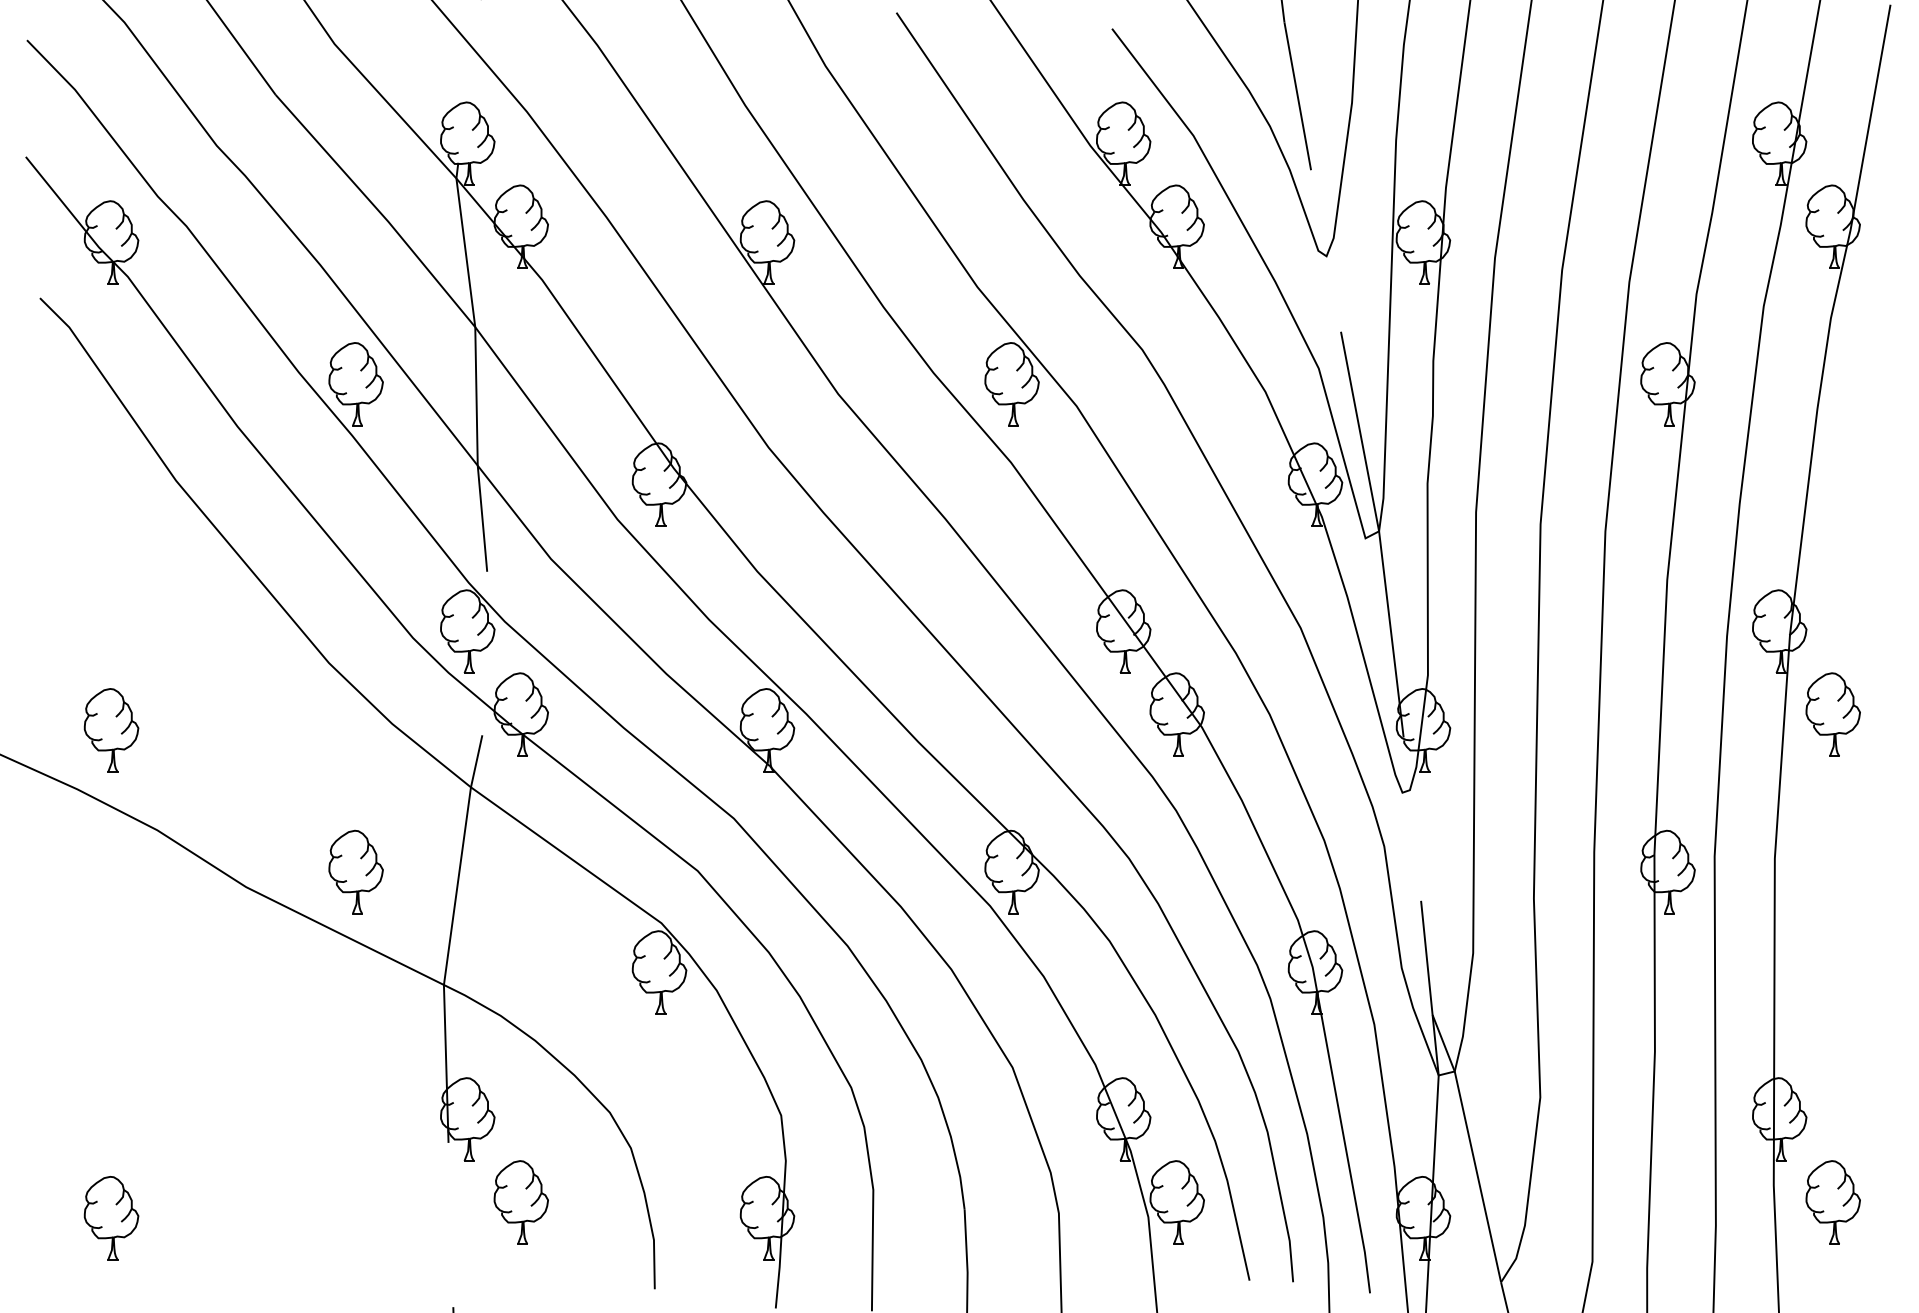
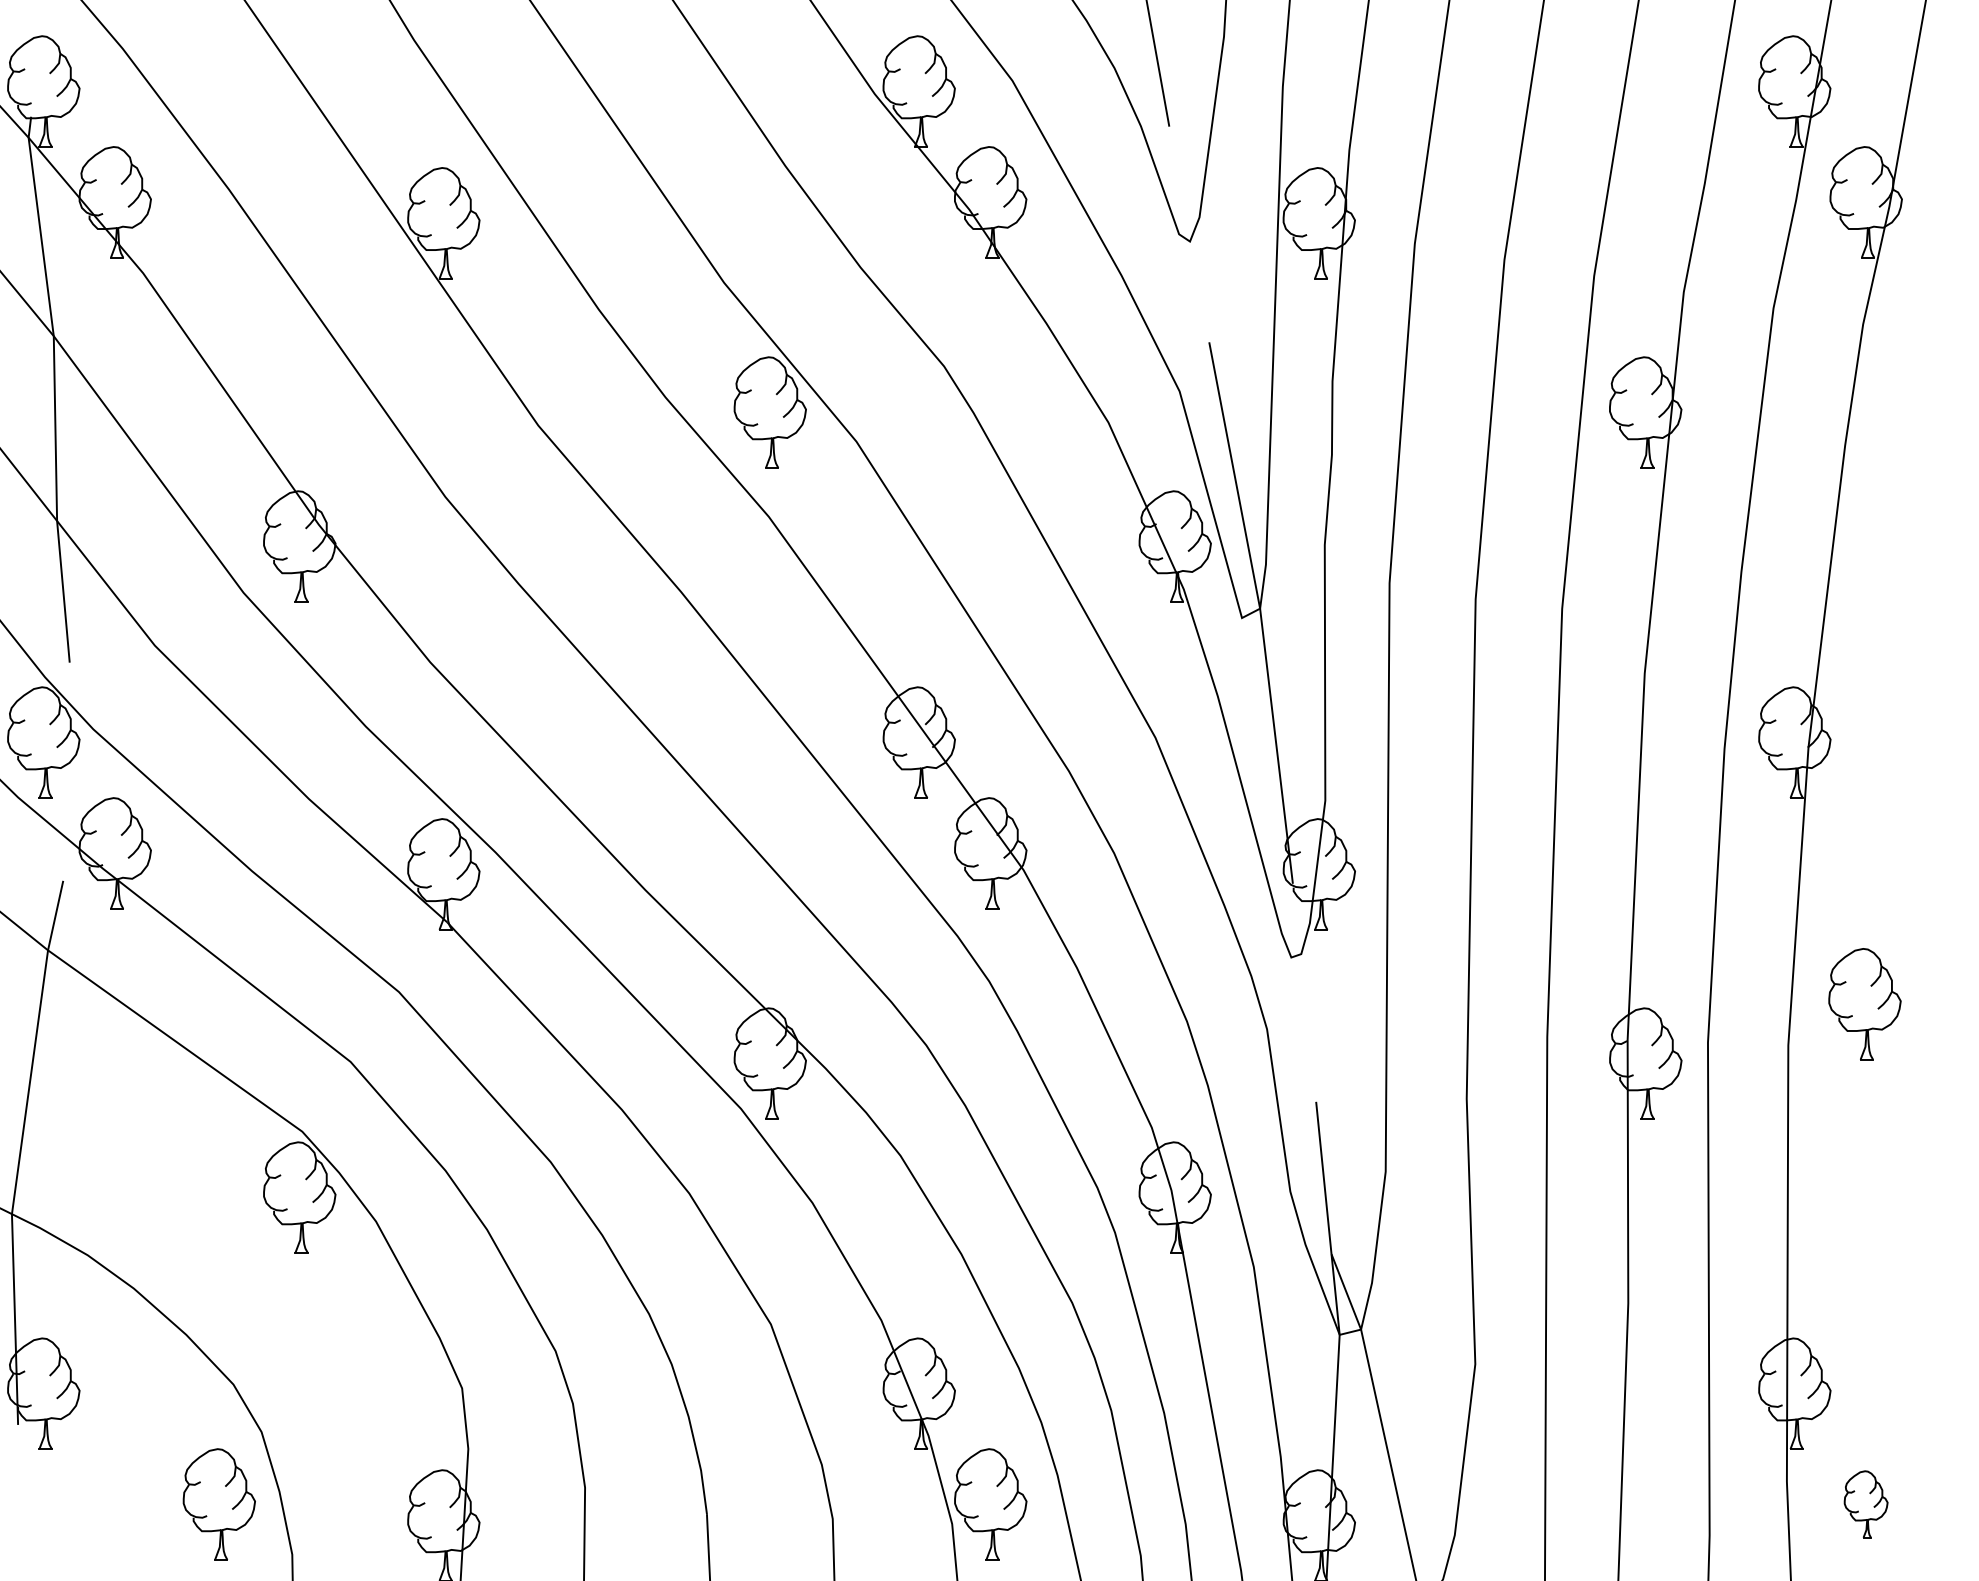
part: (1832, 714) -> (1863, 1003), moved
part: (520, 1202) -> (218, 1504), moved
part: (1832, 1202) -> (1865, 1504), size x0.6

